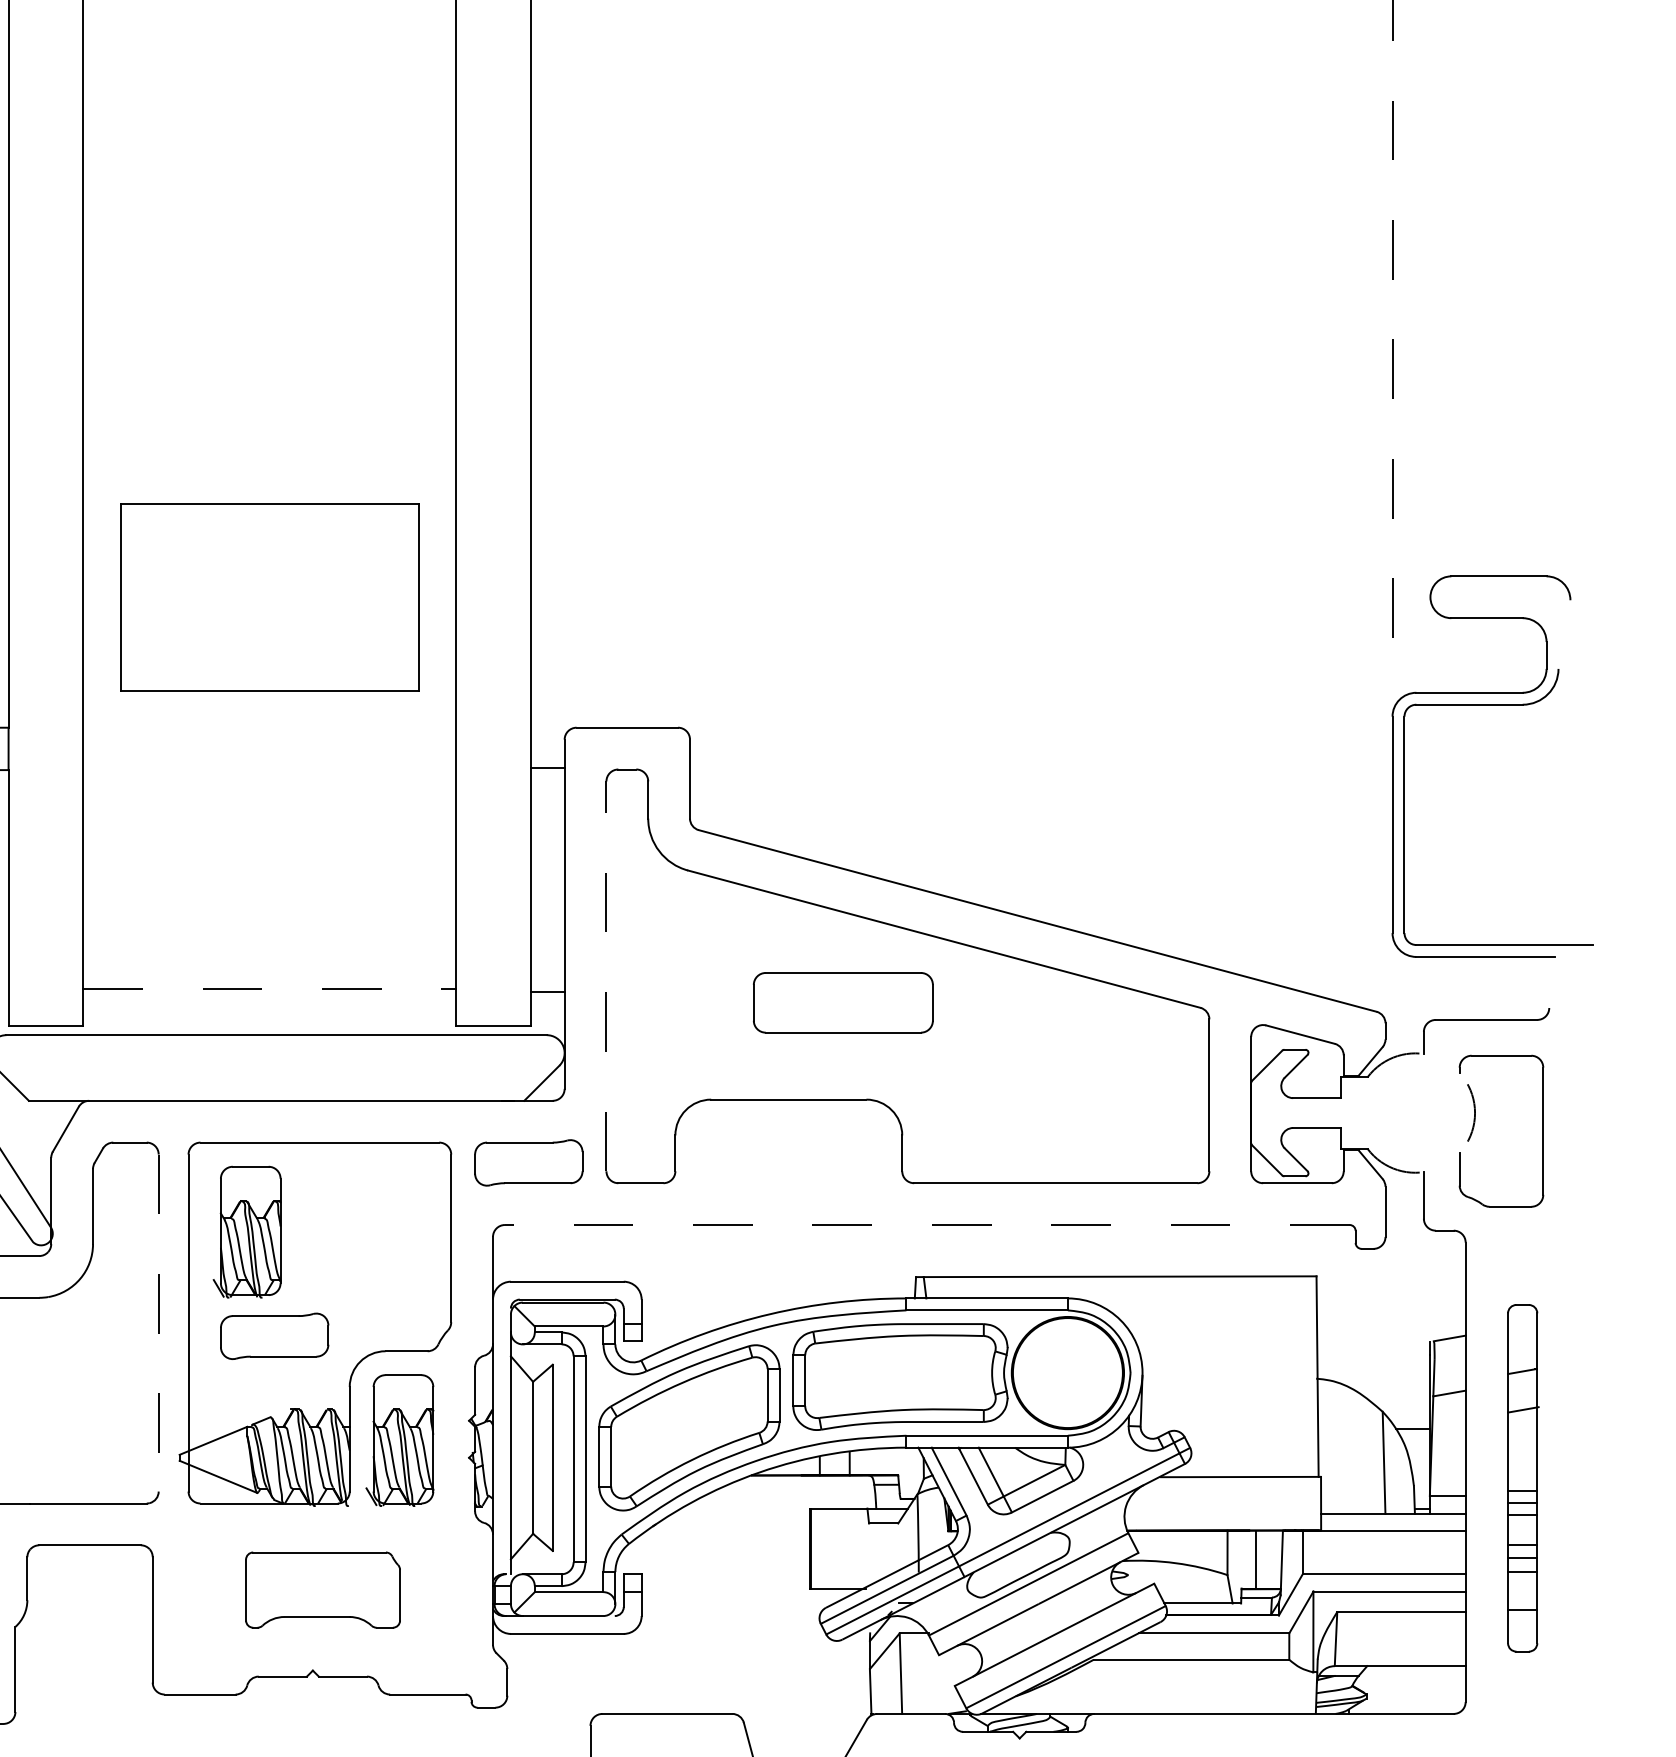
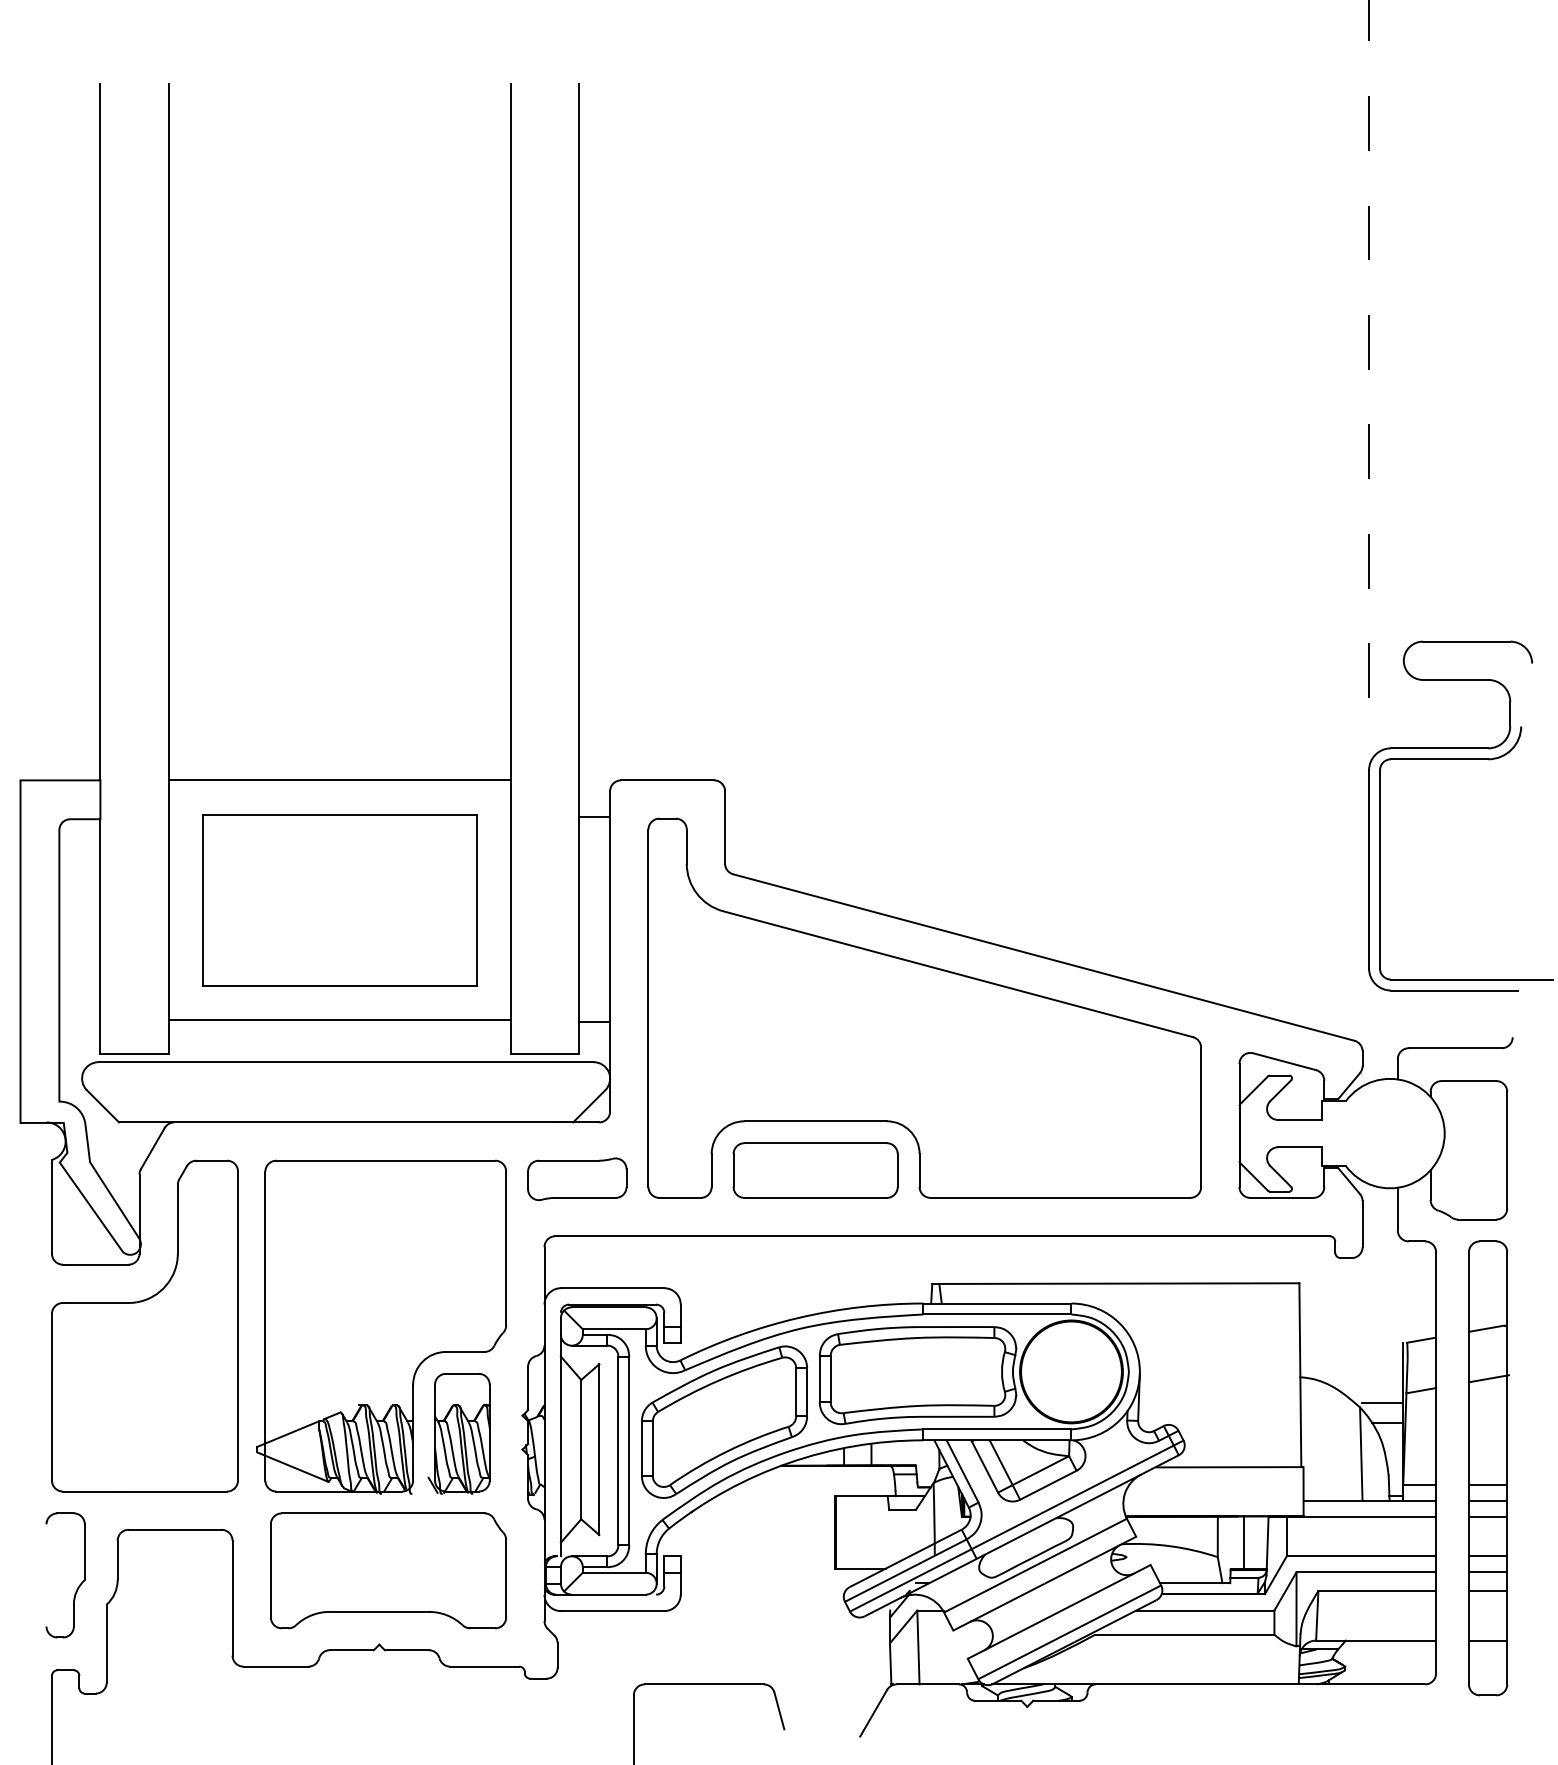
part: (269, 598) -> (339, 900), moved
line: (269, 727) -> (339, 780), added
line: (606, 976) -> (648, 1008), dashed -> solid
line: (270, 988) -> (340, 1019), dashed -> solid
part: (843, 1002) -> (815, 1170), moved
arc: (1474, 1112) -> (1444, 1133), dashed -> solid
line: (927, 1225) -> (942, 1236), dashed -> solid
part: (246, 1231) -> (318, 1242), removed
line: (159, 1323) -> (238, 1326), dashed -> solid
part: (274, 1336) -> (344, 1338), removed
line: (1407, 1407) -> (1382, 1403), added
part: (1522, 1478) -> (1488, 1468), size x1.43
part: (322, 1589) -> (388, 1570), size x1.67

